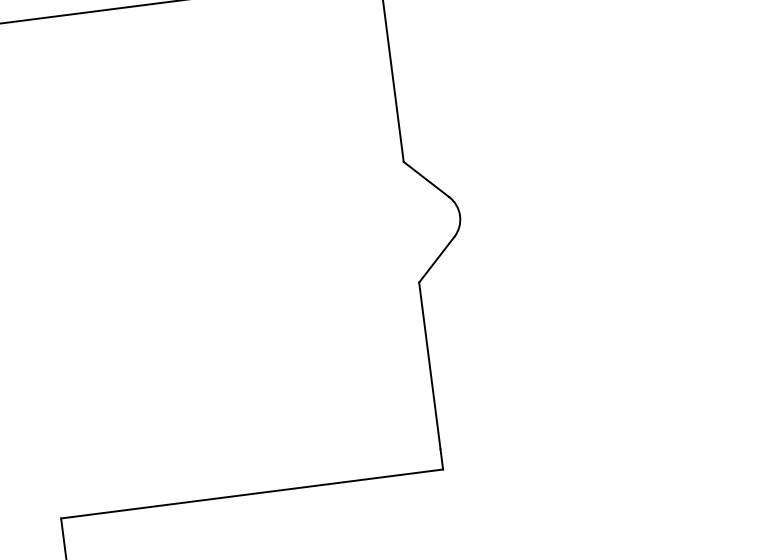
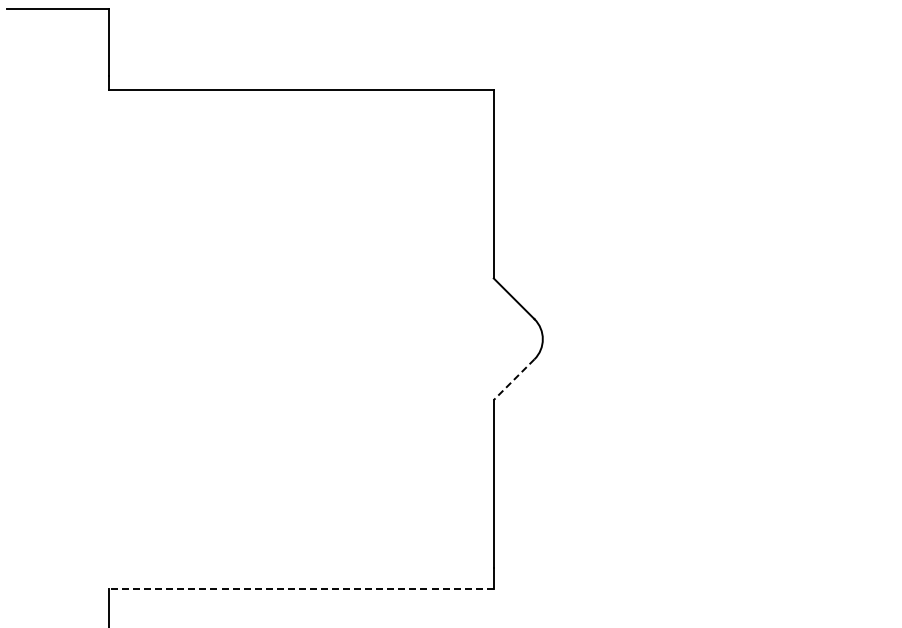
line: (437, 259) -> (514, 379), solid -> dashed
line: (252, 493) -> (301, 588), solid -> dashed

